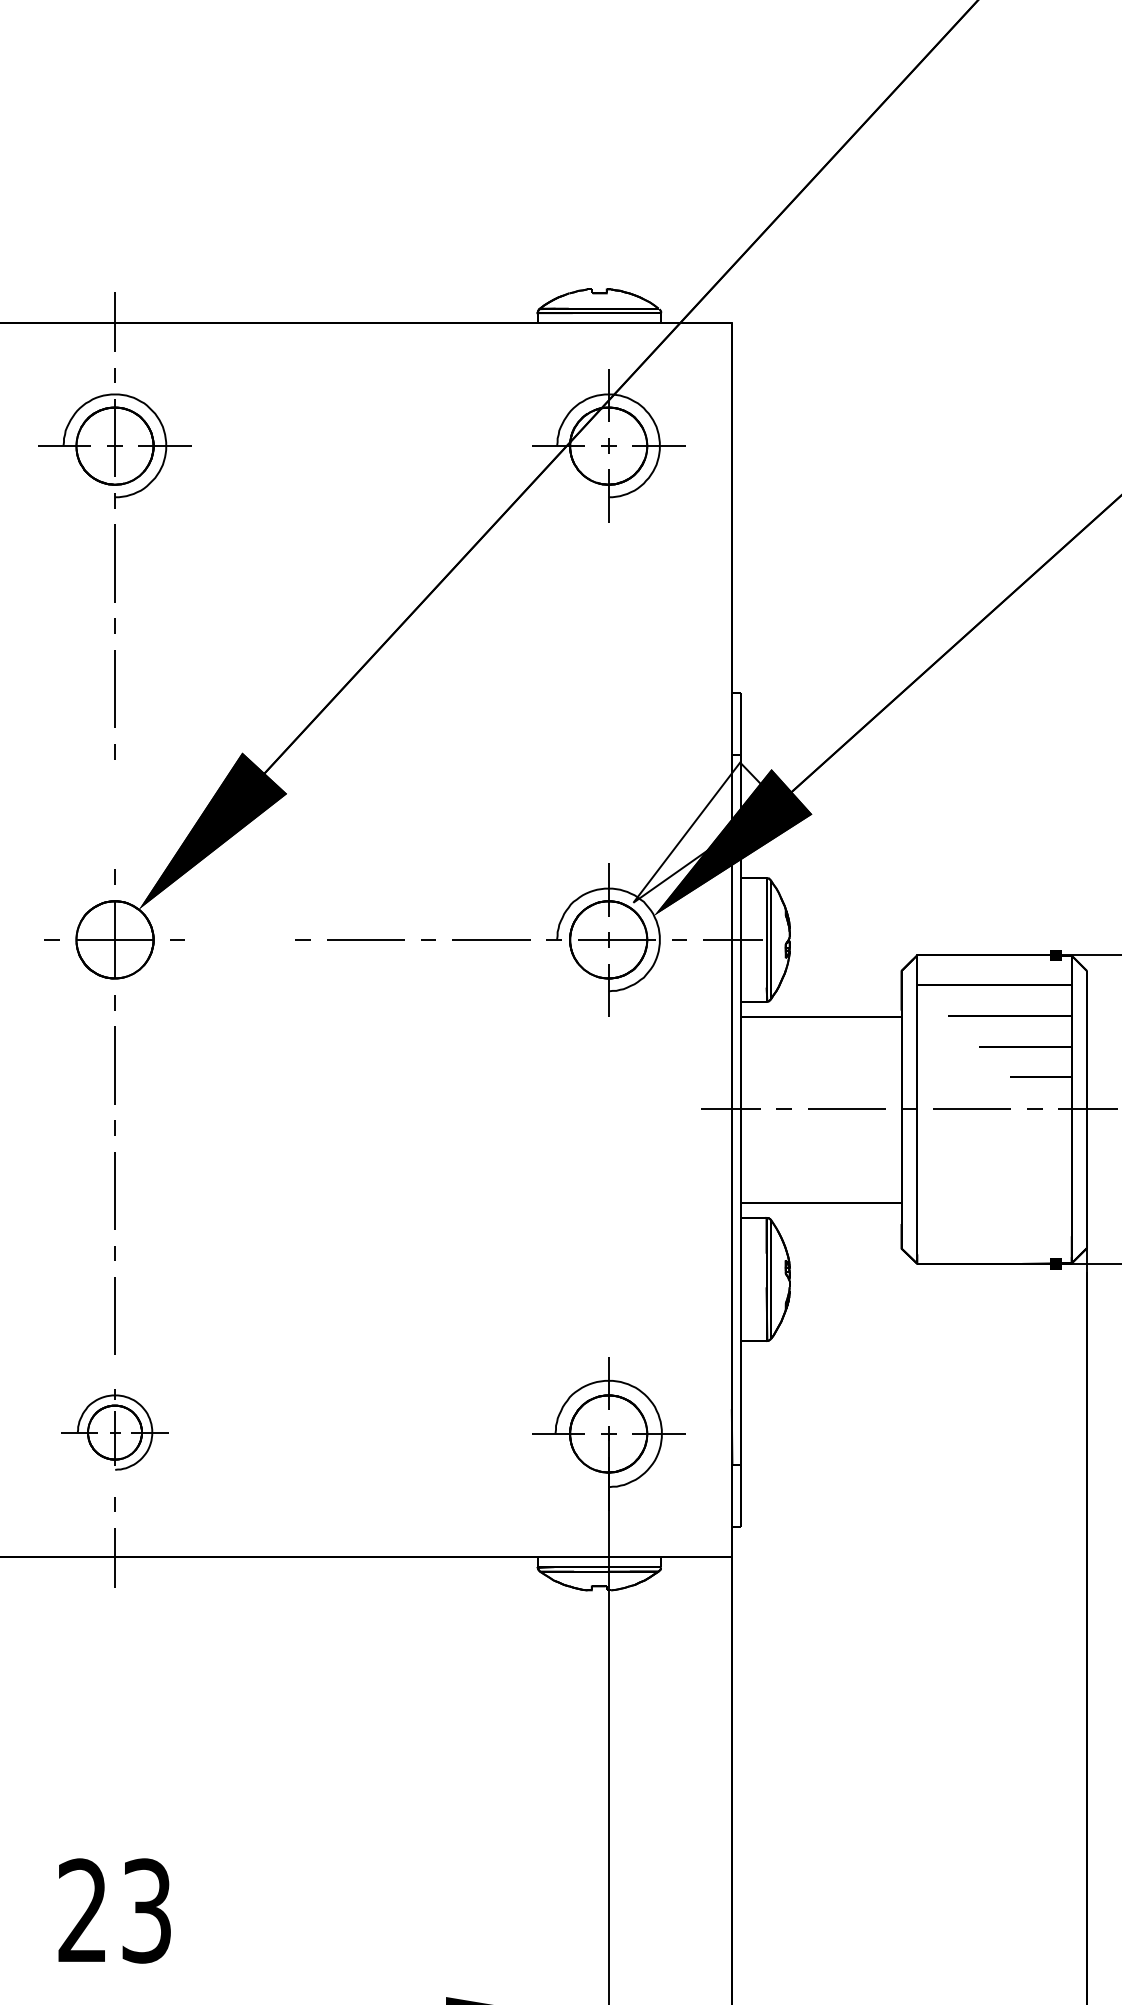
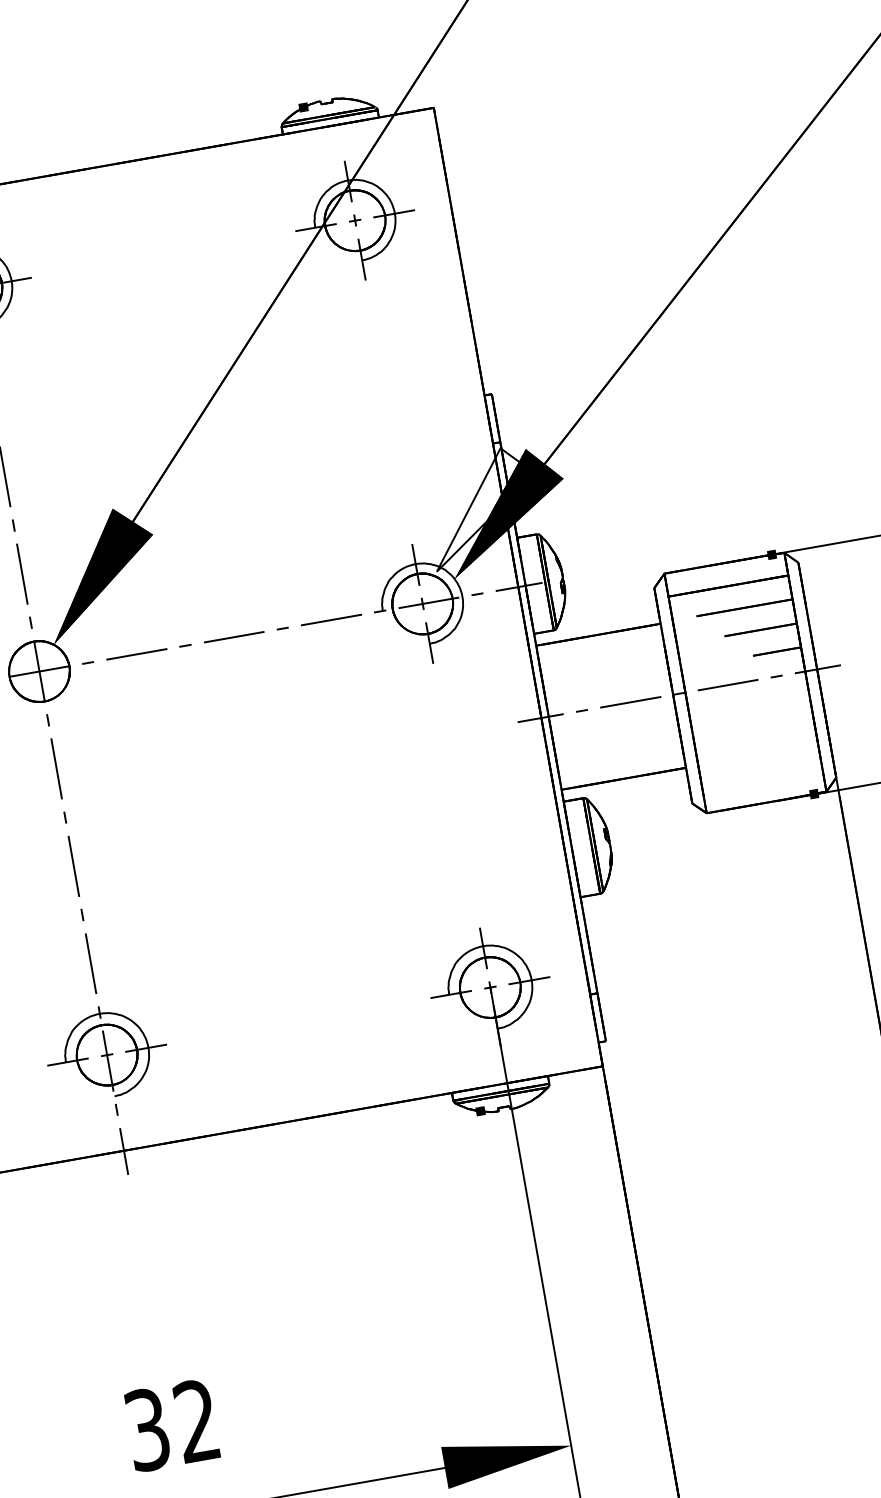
fill: (569, 293) -> (303, 107), added
line: (114, 814) -> (21, 574), added
line: (240, 939) -> (136, 654), added
part: (114, 1429) -> (106, 1051), size x1.43
fill: (569, 1586) -> (480, 1111), added
text: (114, 1910) -> (171, 1425), 23 -> 32

